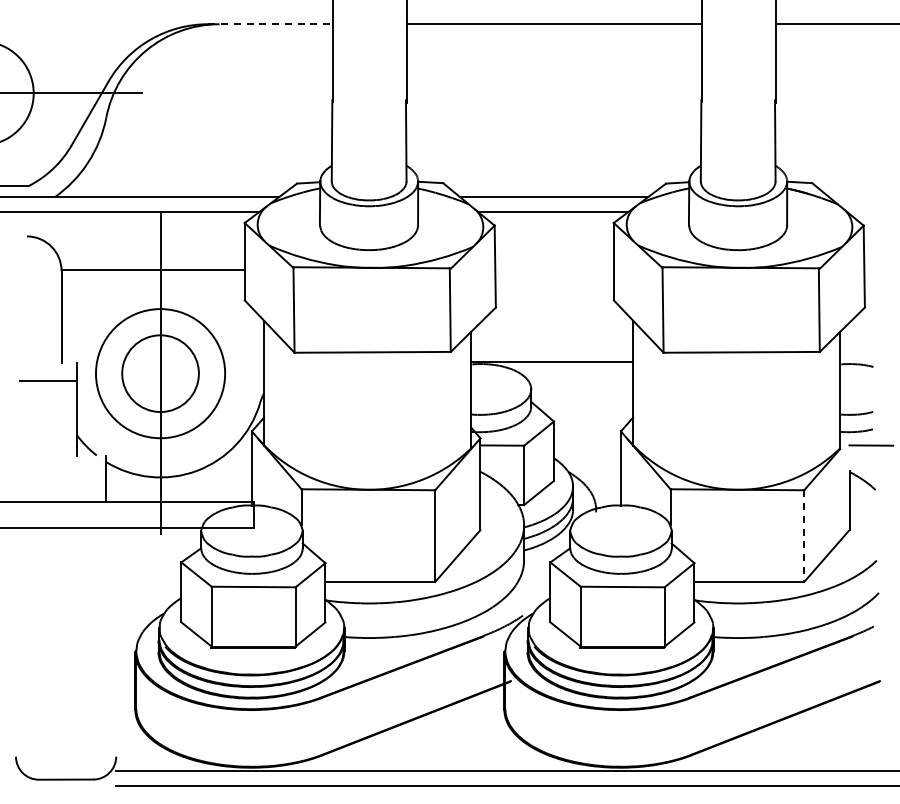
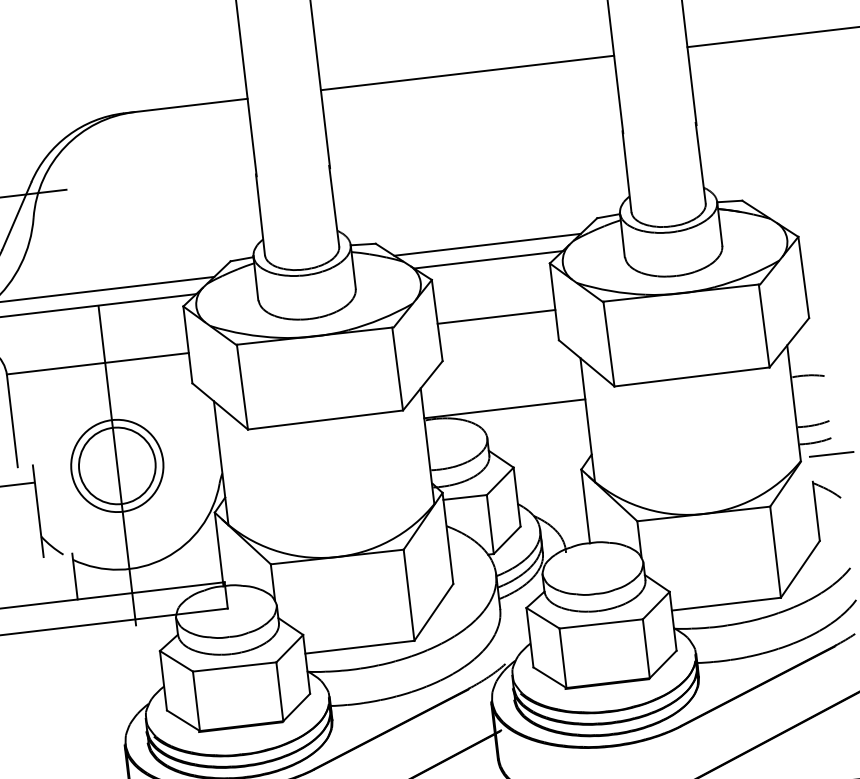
line: (271, 24) -> (186, 106), dashed -> solid
line: (554, 269) -> (496, 316), added
circle: (160, 373) -> (117, 465), size x0.71
line: (804, 536) -> (775, 552), dashed -> solid

